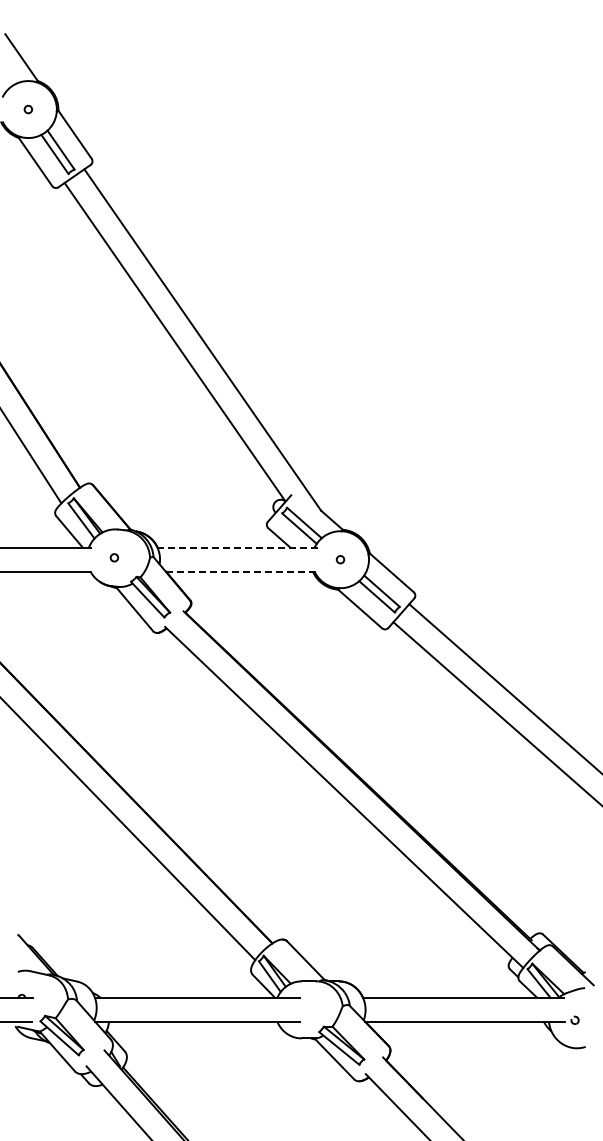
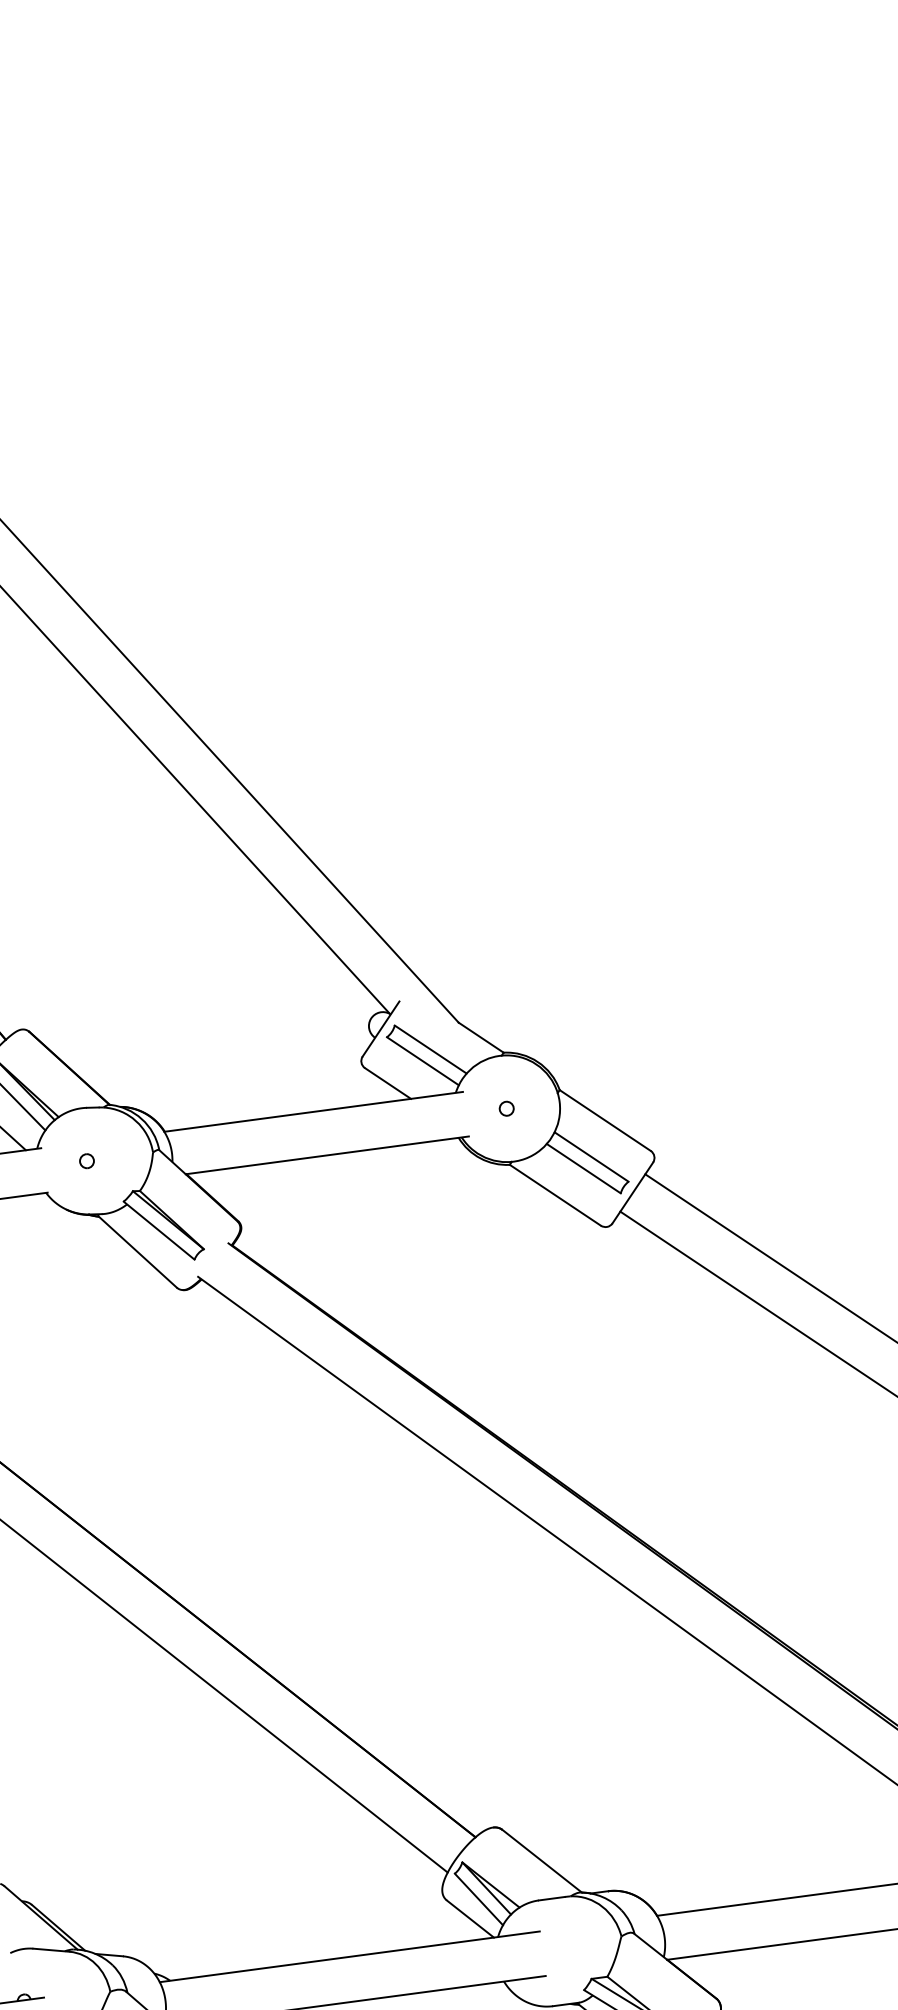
line: (237, 547) -> (312, 1111), dashed -> solid
line: (242, 571) -> (327, 1154), dashed -> solid

